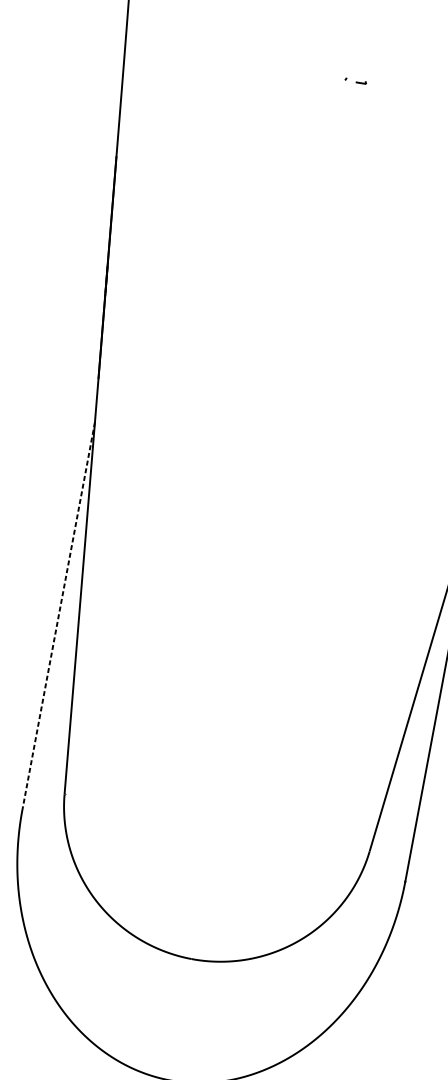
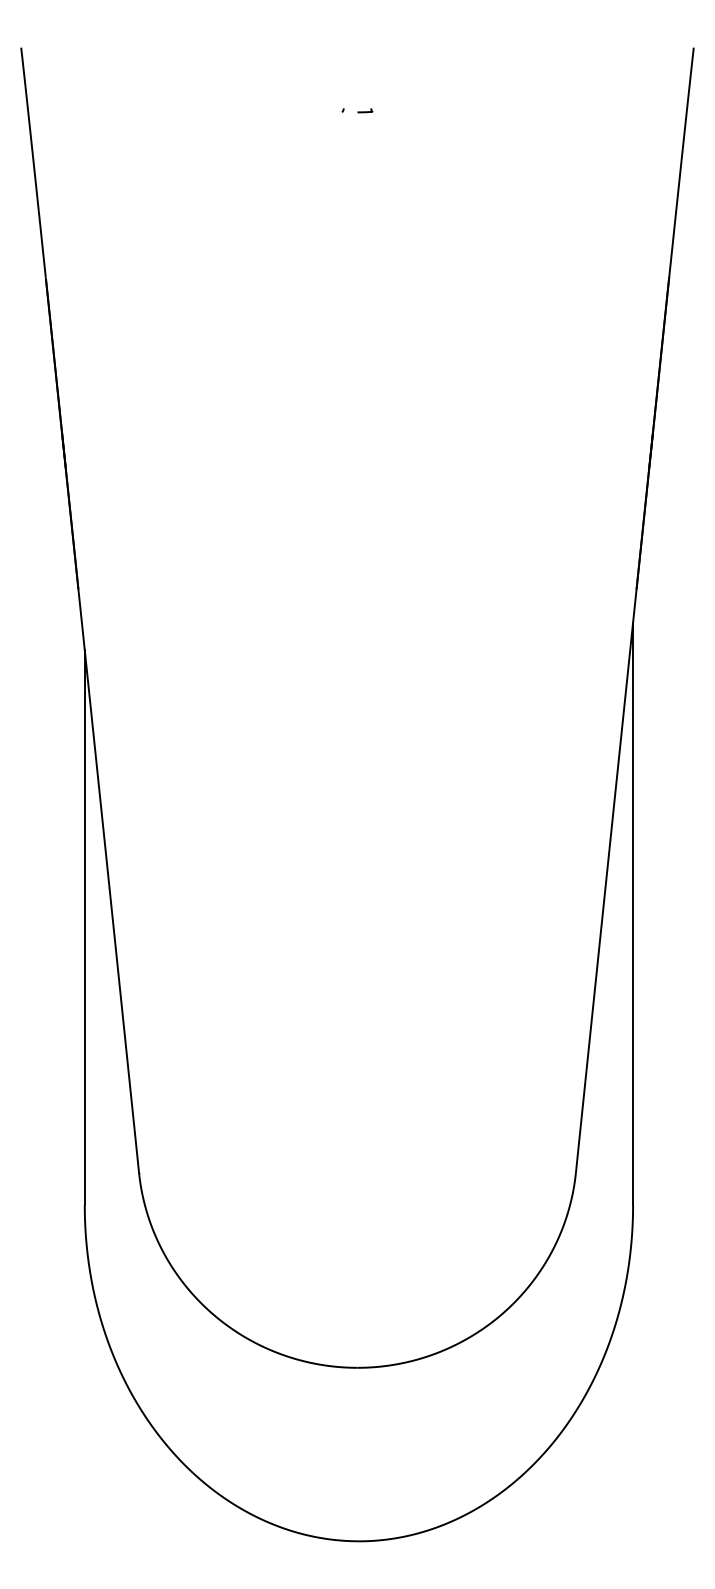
line: (58, 615) -> (84, 927), dashed -> solid

